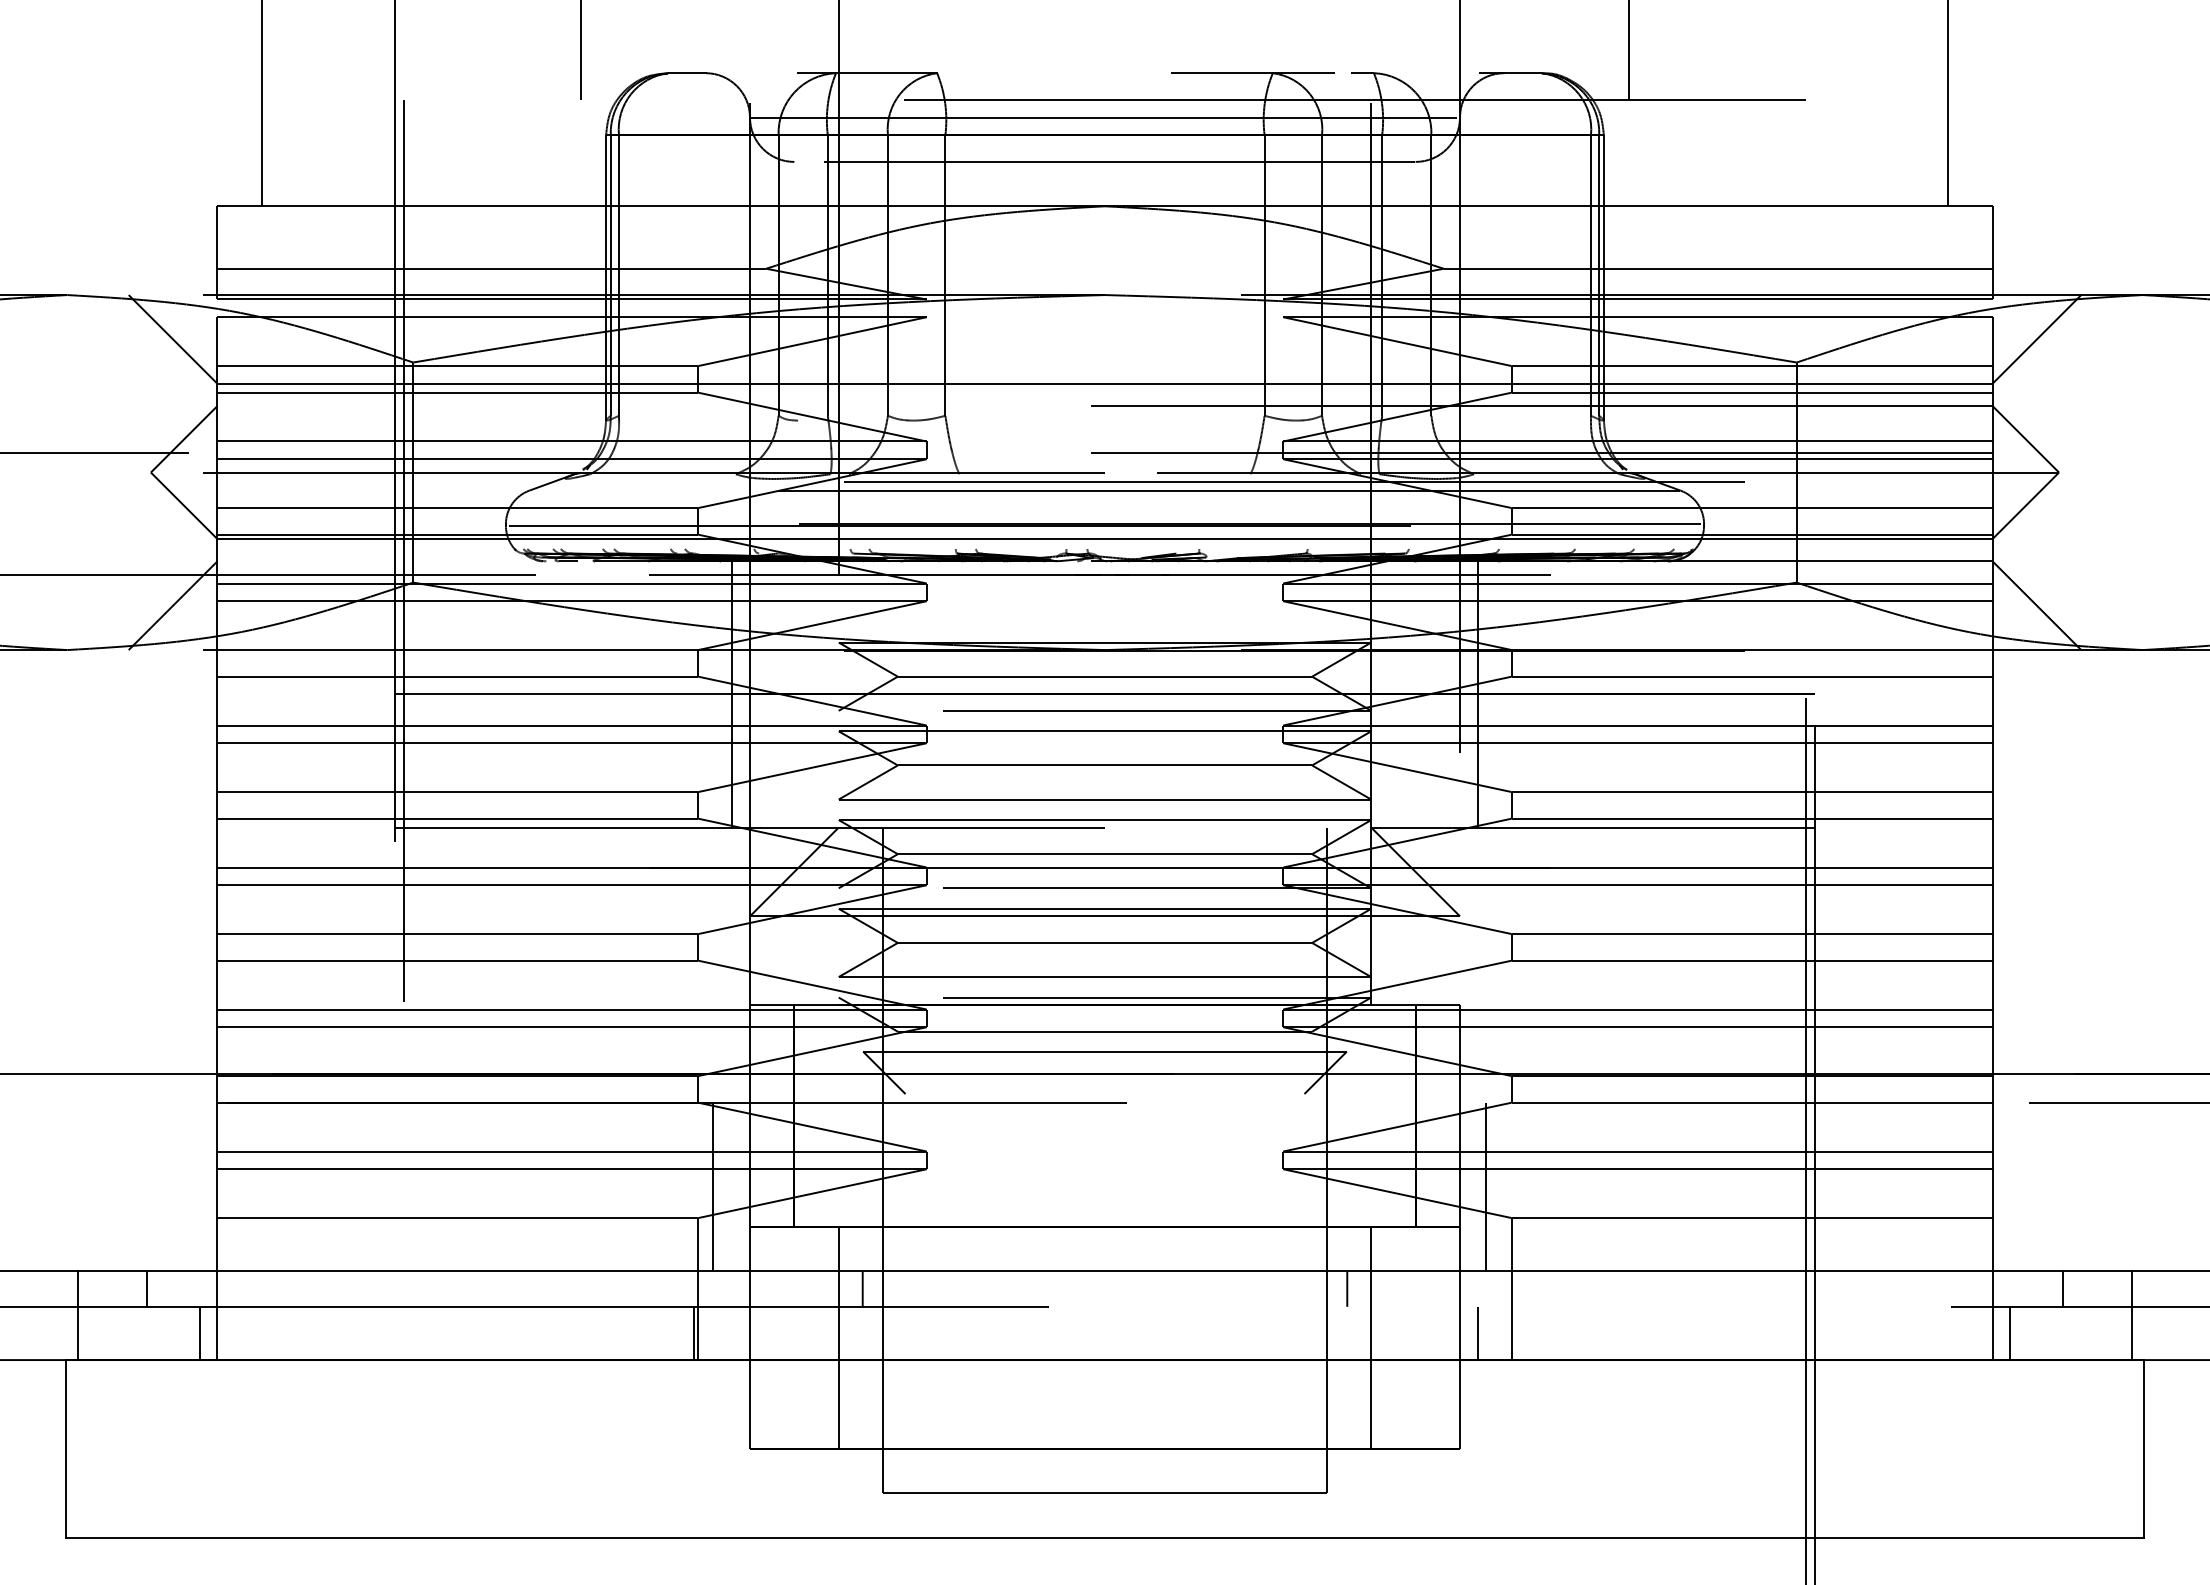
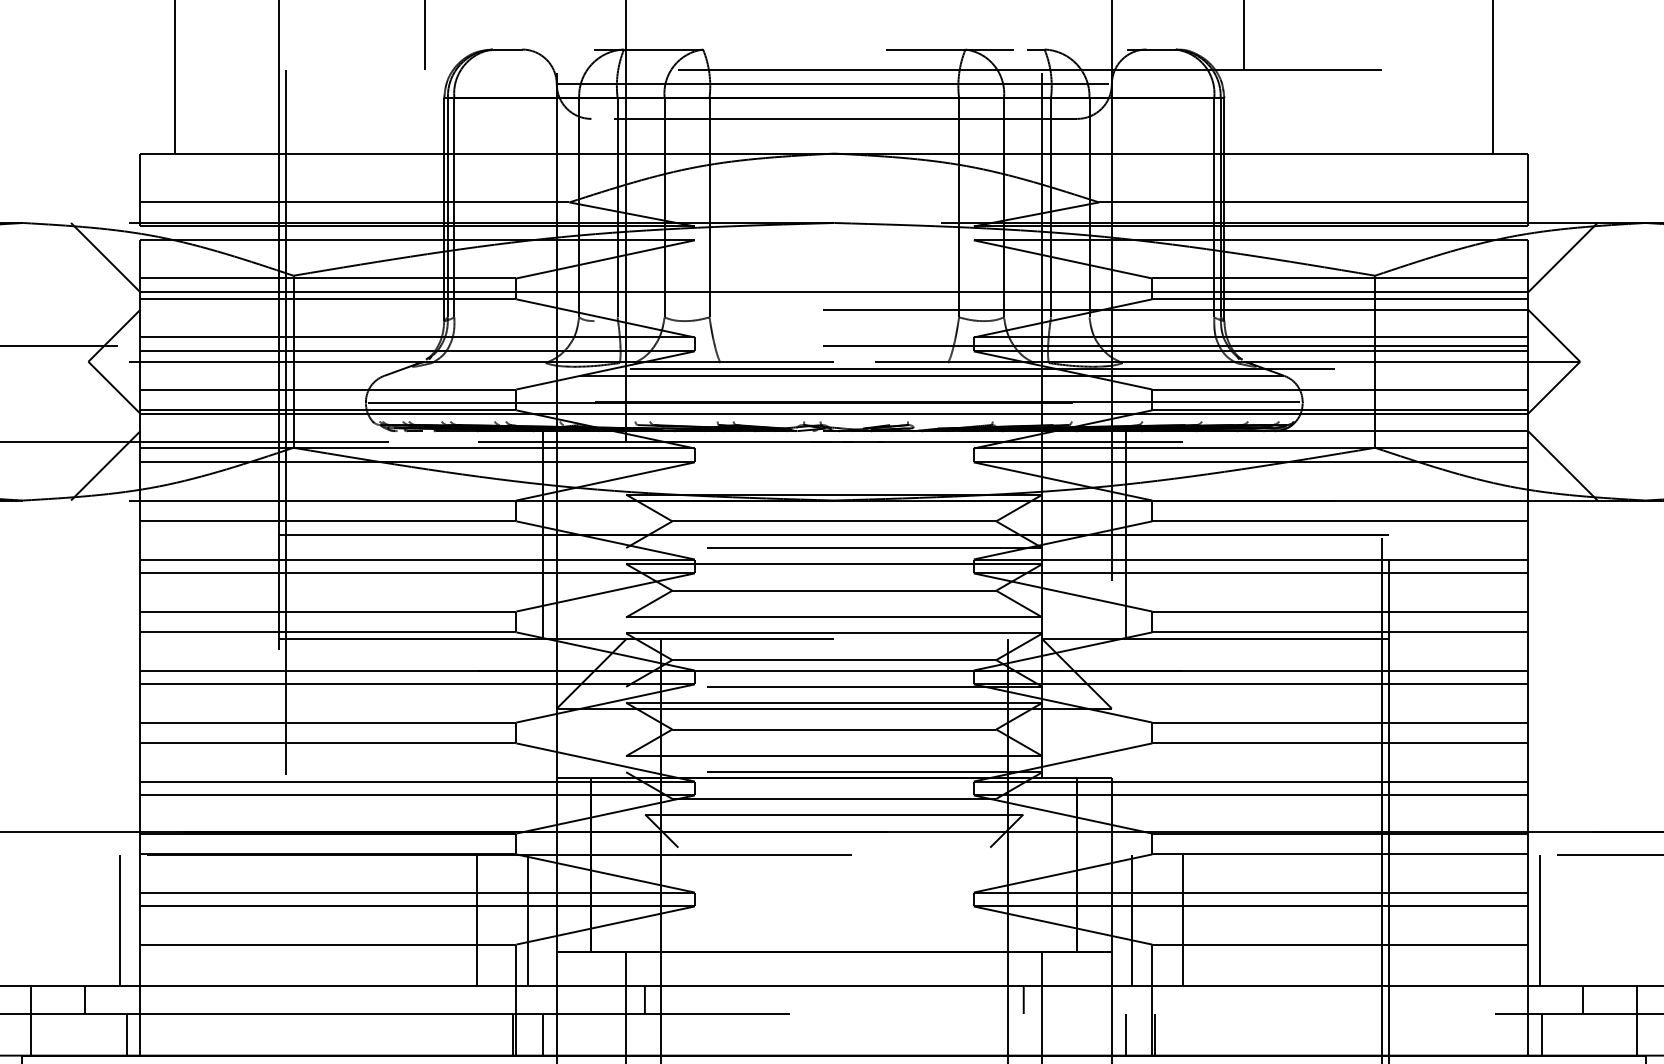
line: (191, 1186) -> (120, 919), added
line: (648, 1186) -> (477, 919), added
line: (1551, 1186) -> (1183, 919), added
line: (2008, 1186) -> (1540, 919), added
line: (732, 1333) -> (543, 1034), added
line: (1515, 1333) -> (1155, 1034), added

